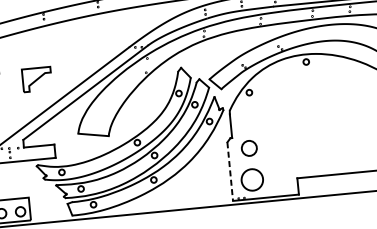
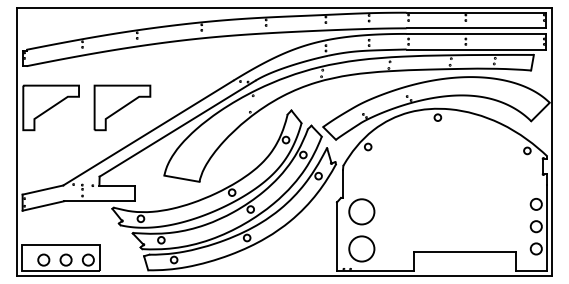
part: (37, 79) -> (122, 107), size x1.67
circle: (248, 148) -> (361, 211), size x1.43
line: (230, 172) -> (337, 237), dashed -> solid

